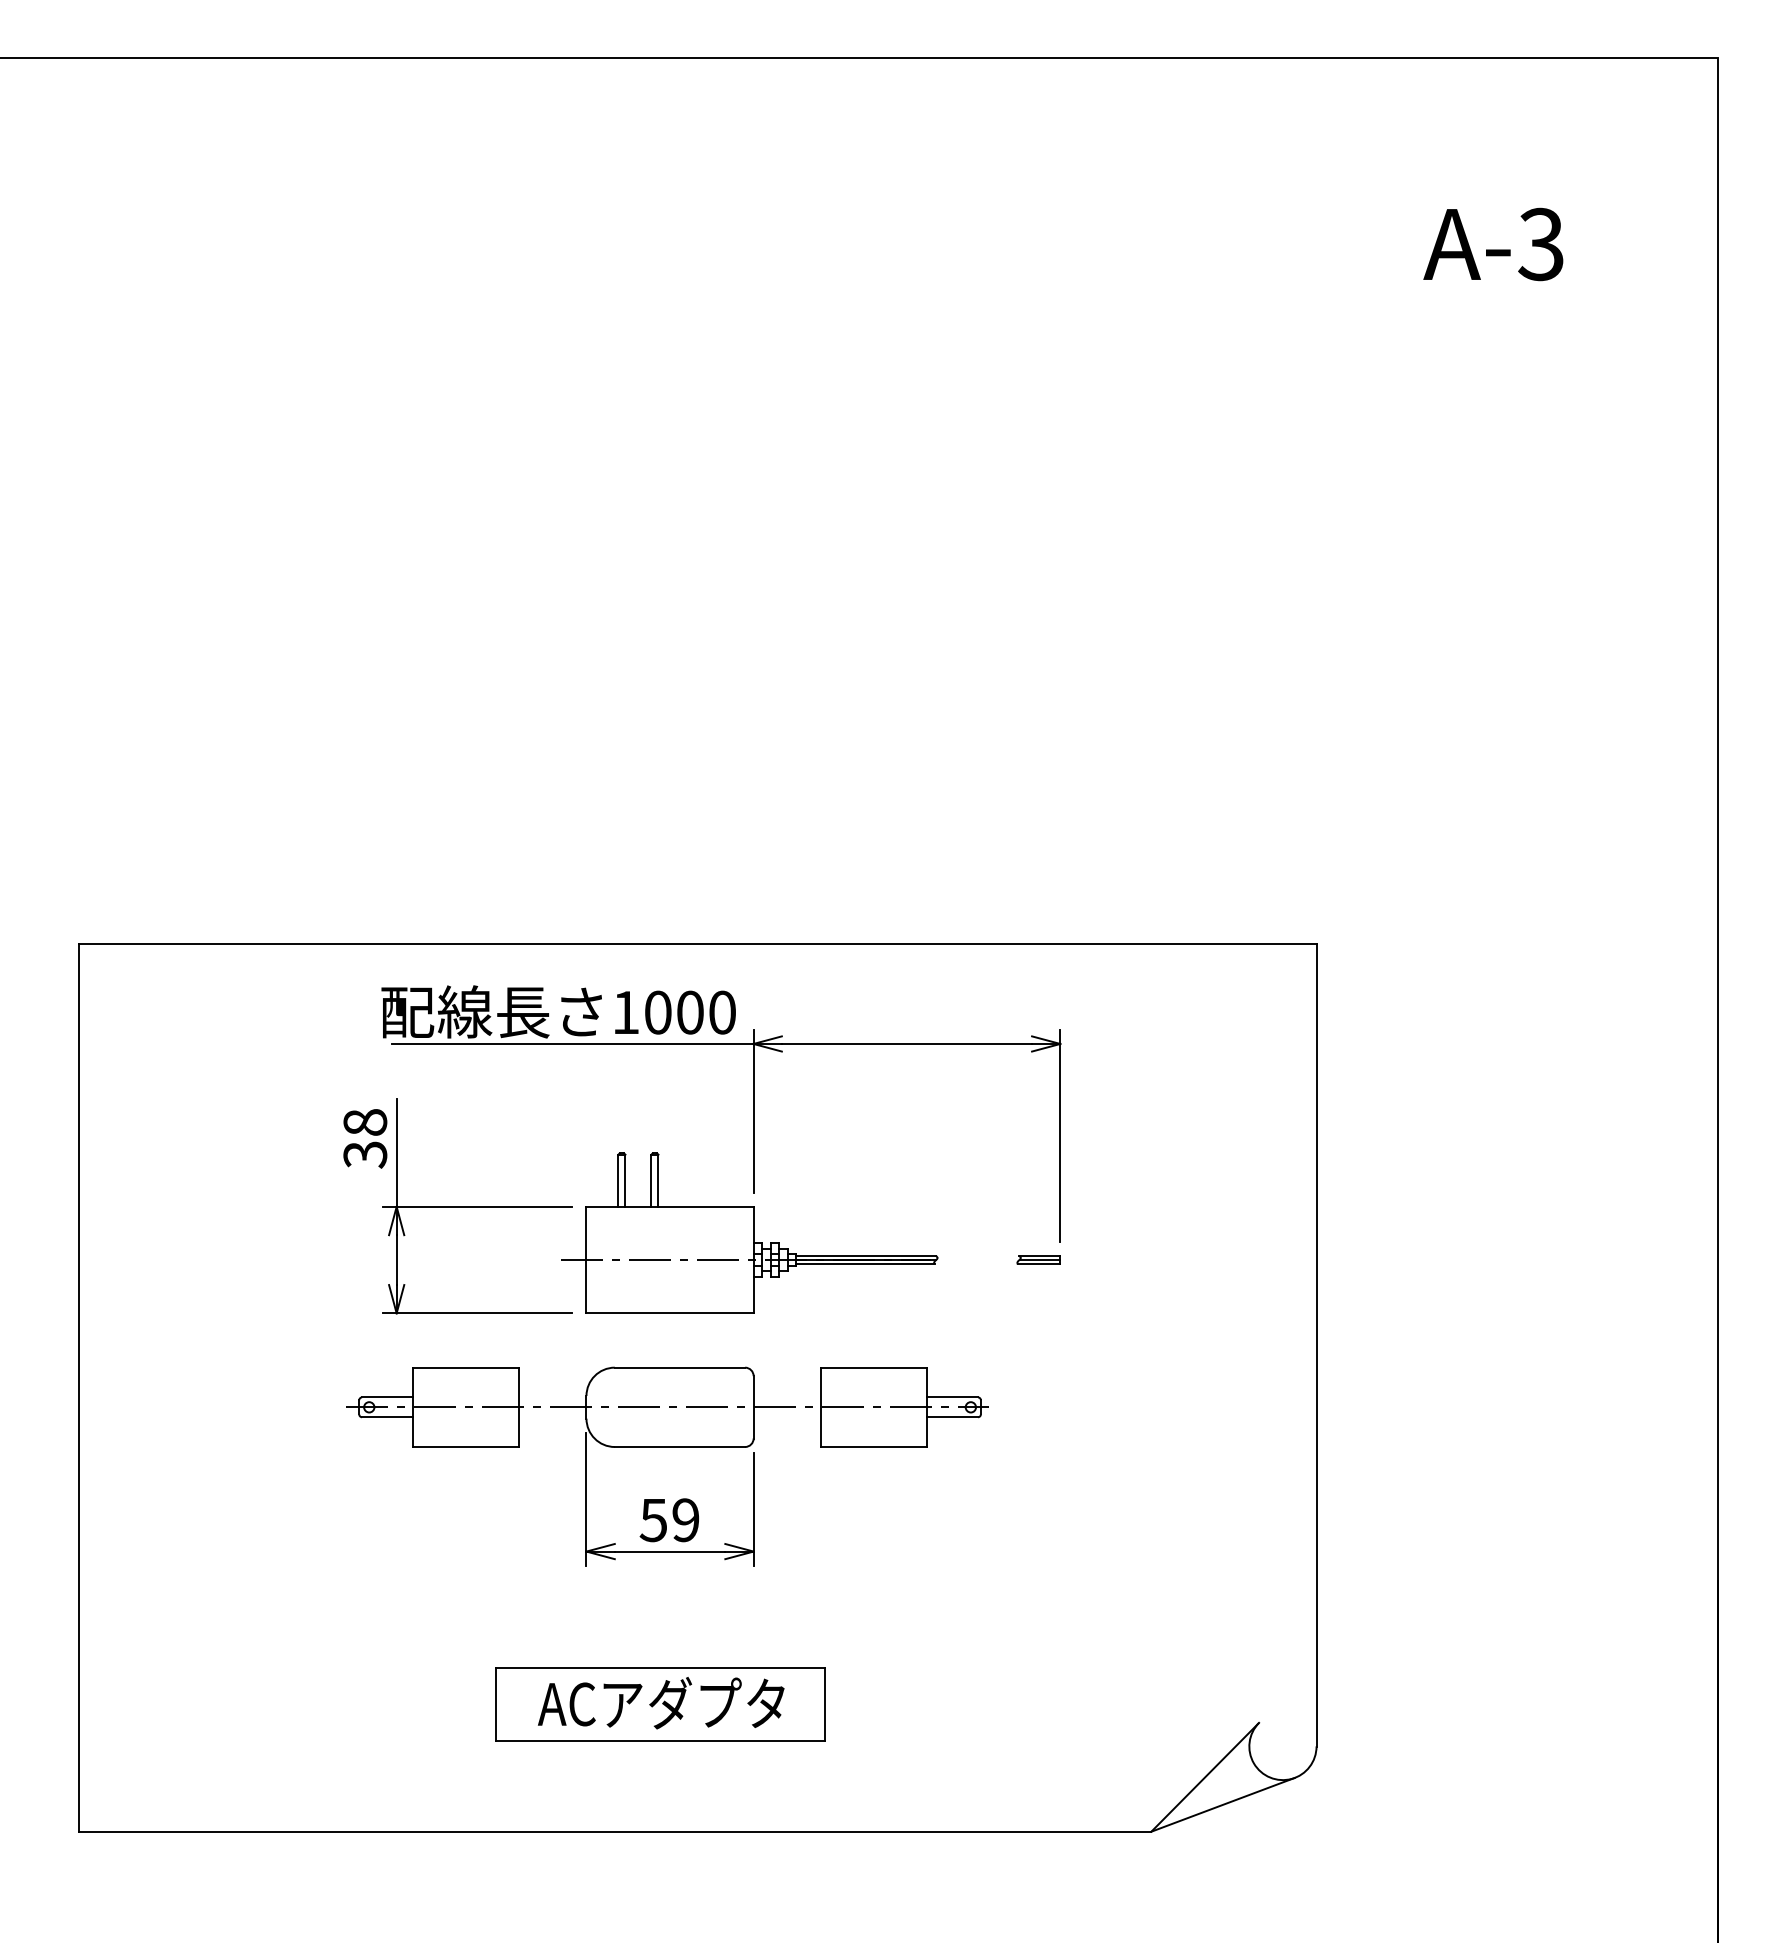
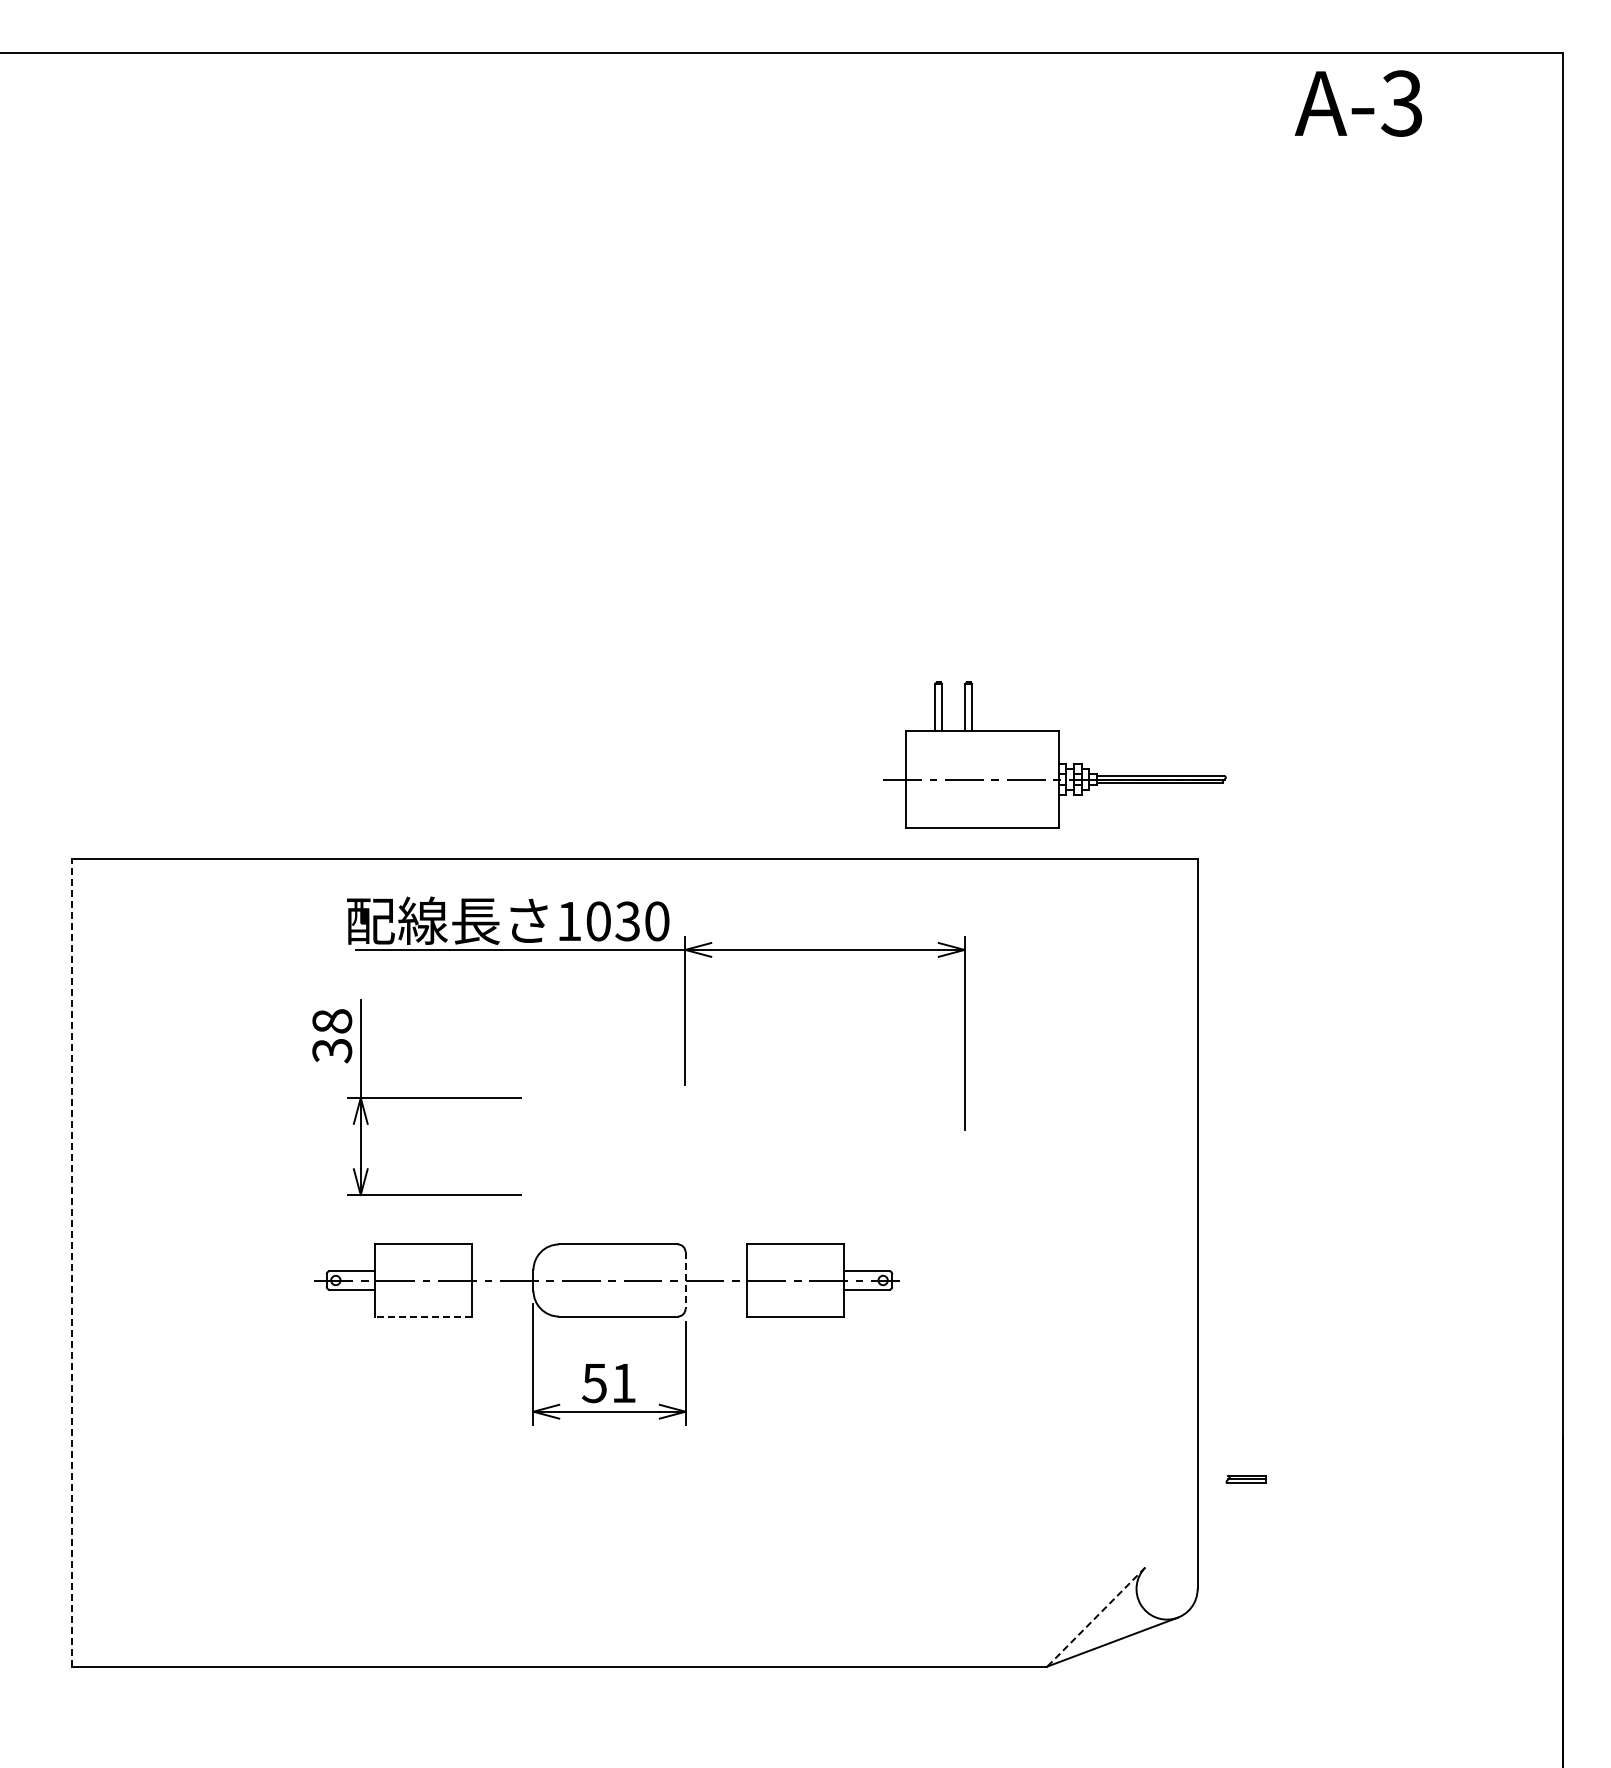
text: (1492, 244) -> (1357, 103), moved
text: (689, 1012) -> (627, 921), 1000 -> 1030
part: (749, 1232) -> (1054, 754), moved
part: (1038, 1260) -> (1245, 1479), moved
line: (78, 1387) -> (71, 1262), solid -> dashed
line: (753, 1408) -> (685, 1281), solid -> dashed
line: (465, 1446) -> (423, 1316), solid -> dashed
text: (685, 1520) -> (623, 1383), 59 -> 51
part: (661, 1704) -> (601, 1550), removed
line: (1205, 1777) -> (1096, 1617), solid -> dashed

